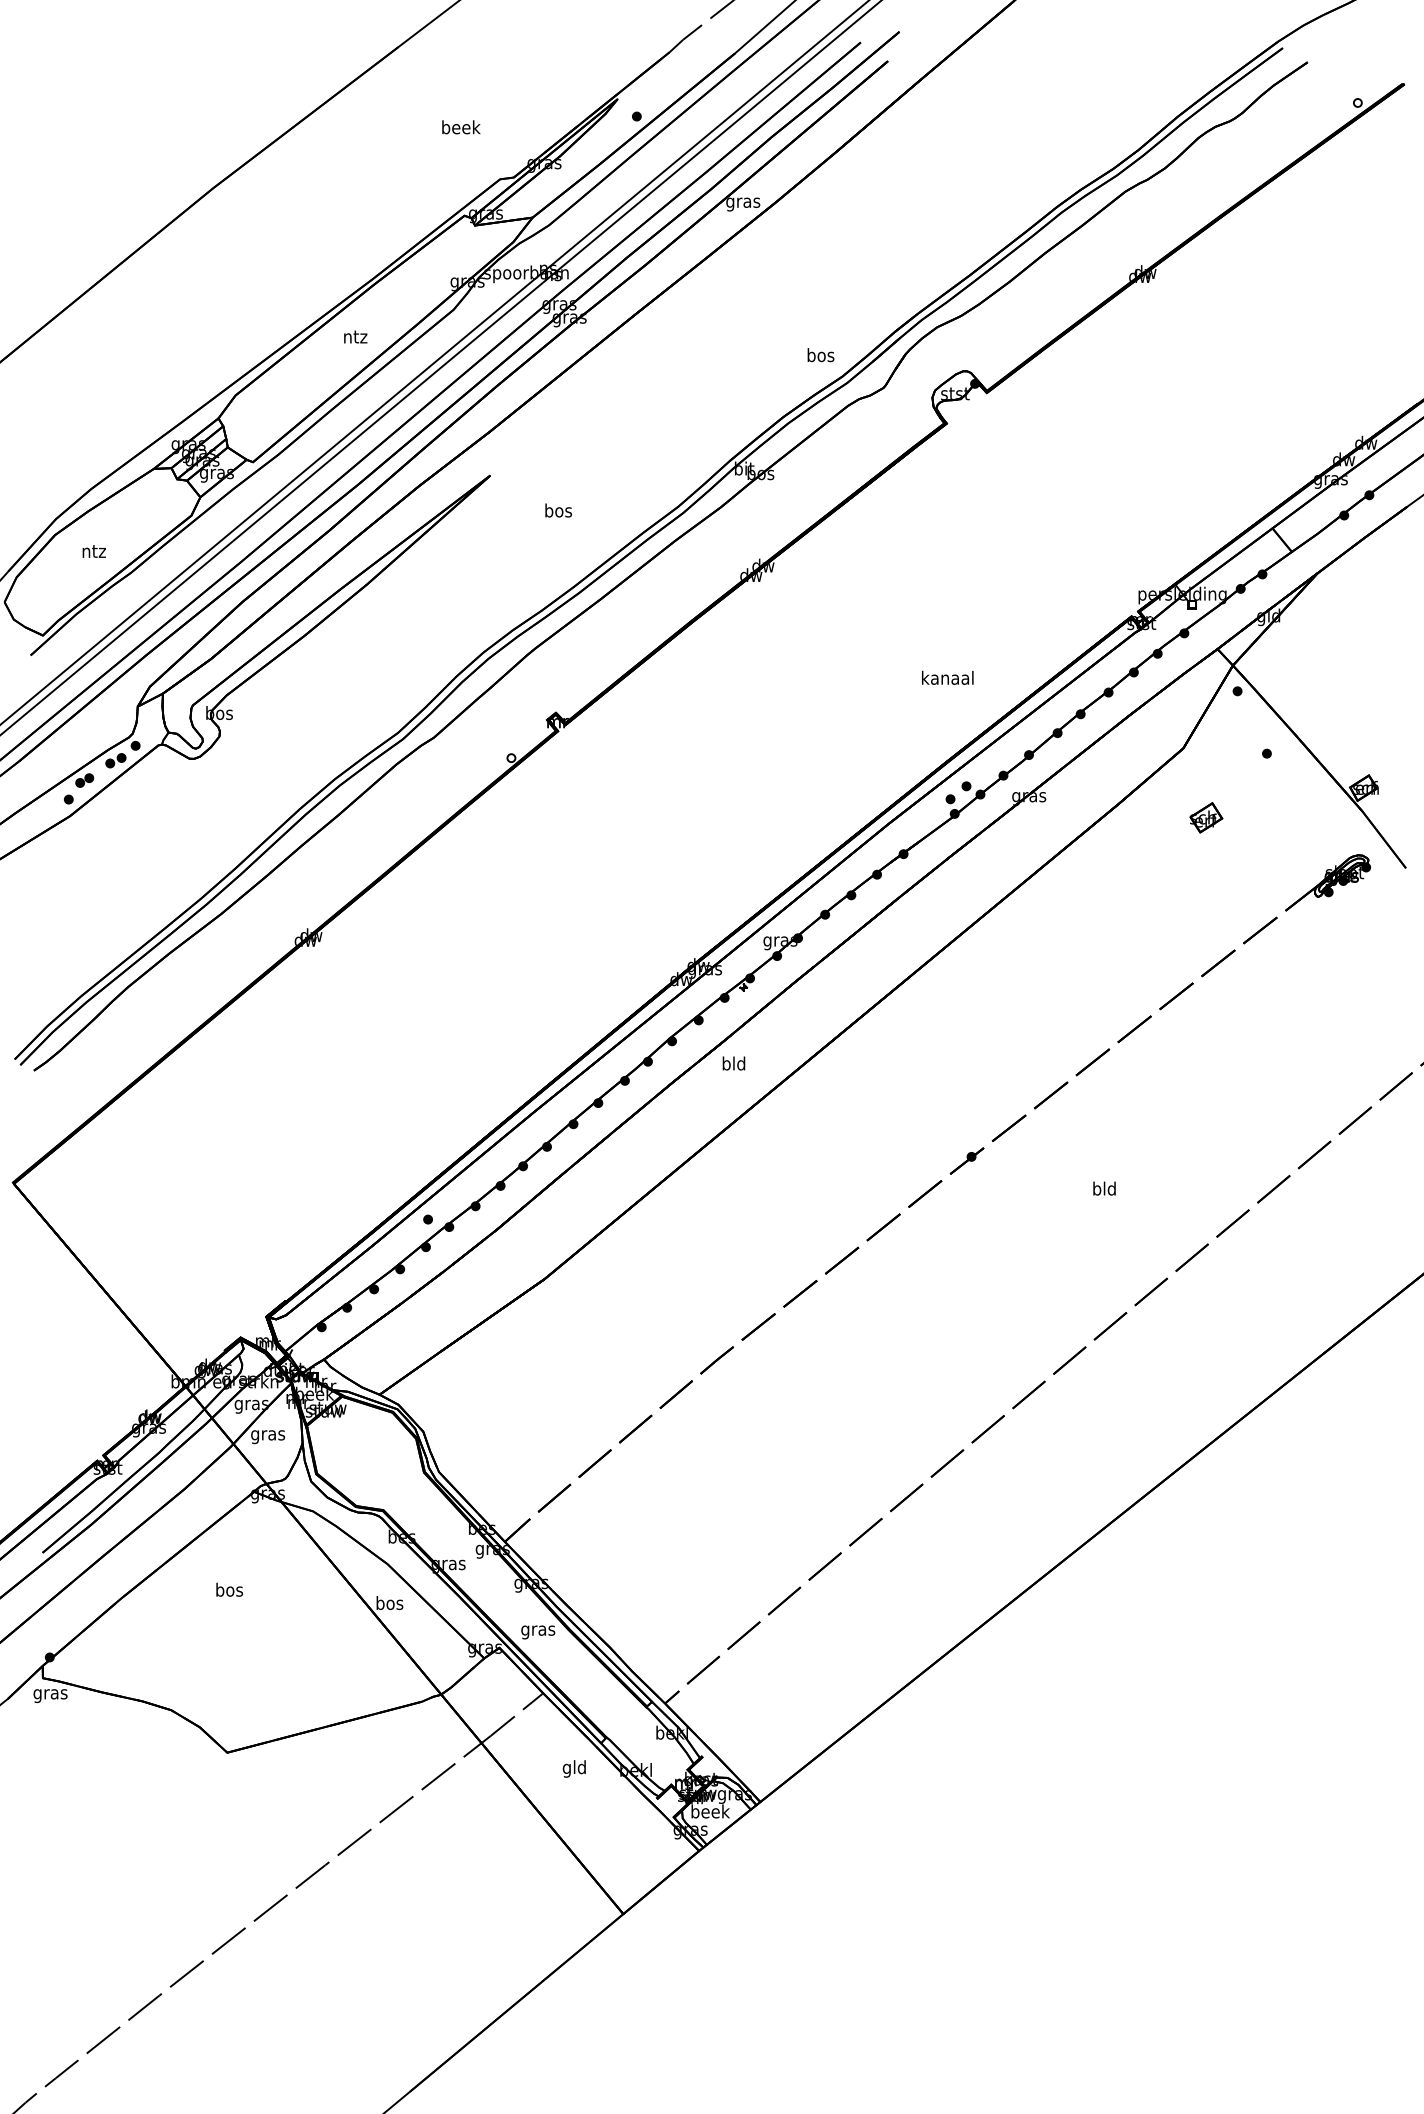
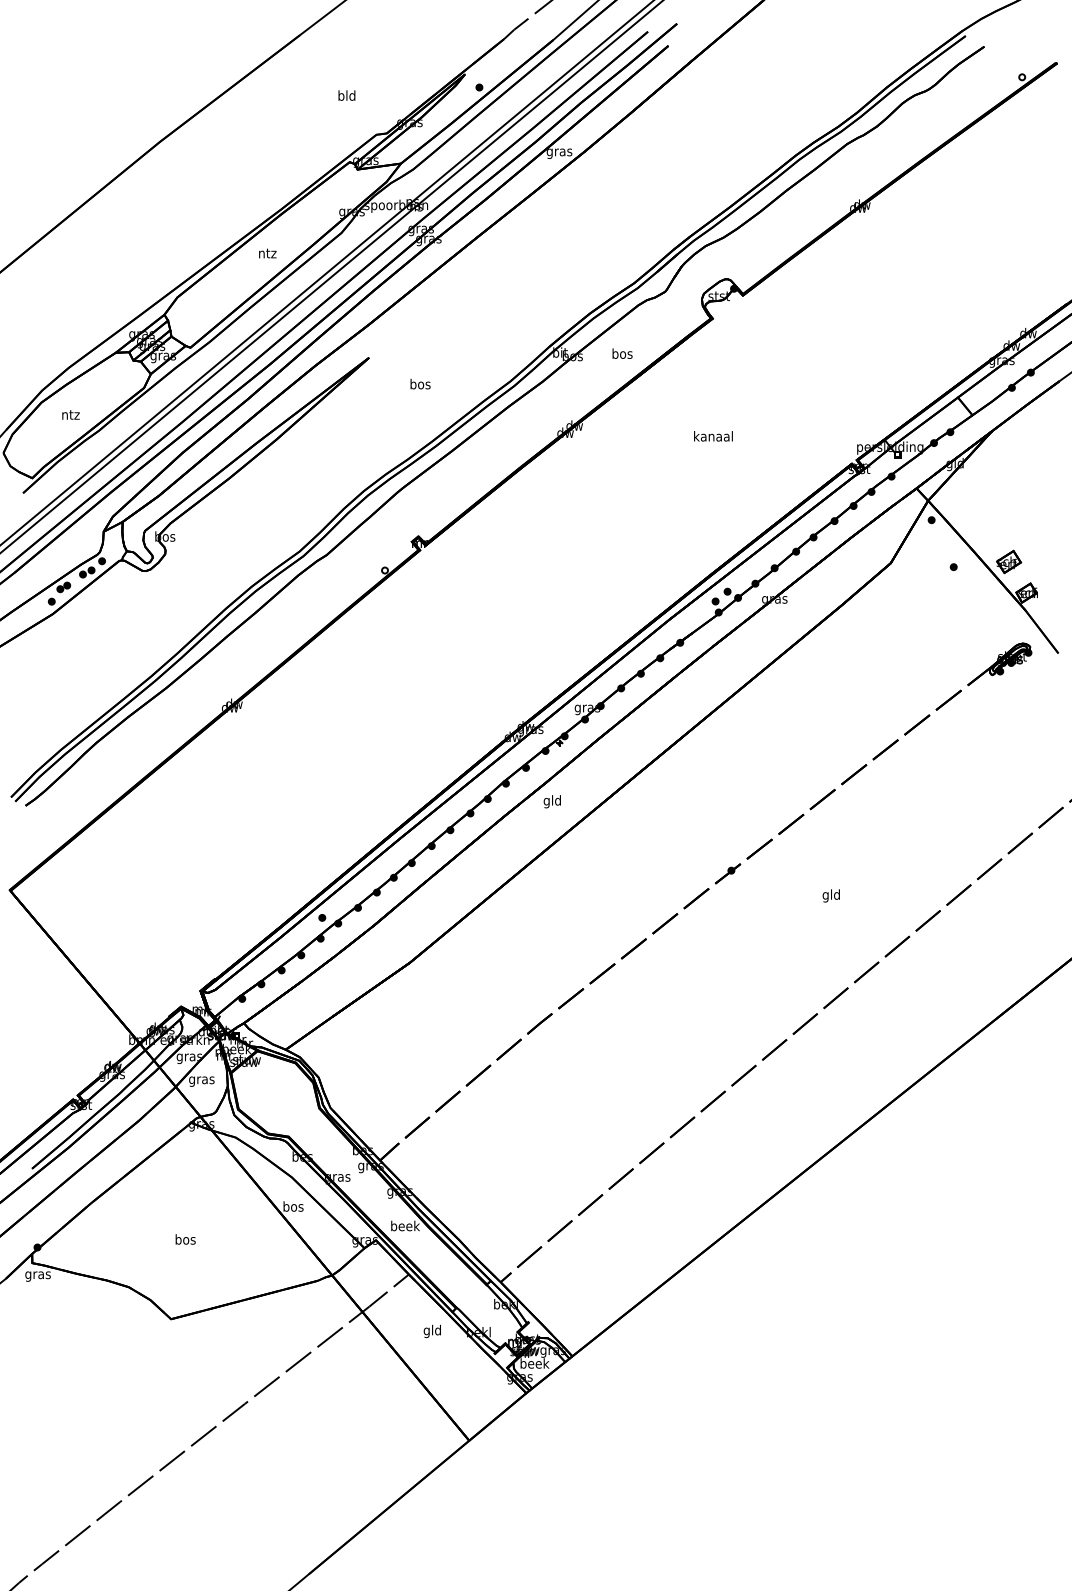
text: (461, 127) -> (347, 95), beek -> bld
text: (820, 355) -> (622, 353), moved
text: (947, 677) -> (713, 436), moved
part: (1206, 817) -> (1009, 561), moved
text: (726, 1065) -> (546, 801), bld -> gld
text: (1096, 1190) -> (825, 895), bld -> gld
text: (229, 1589) -> (185, 1239), moved
text: (538, 1630) -> (405, 1227), gras -> beek

